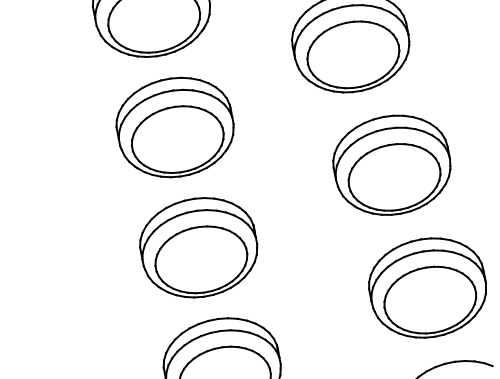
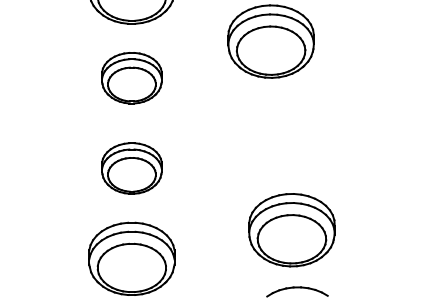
part: (174, 128) -> (131, 78), size x0.7
part: (392, 165) -> (283, 136), removed
part: (198, 247) -> (131, 168), size x0.7

